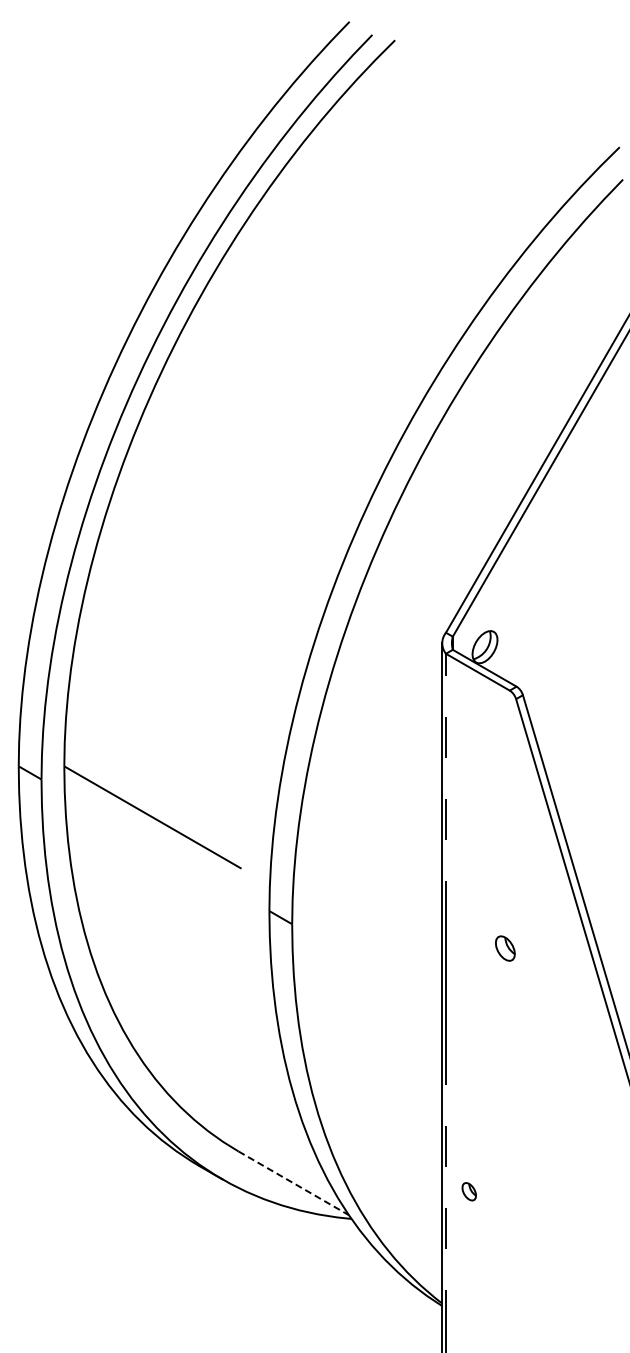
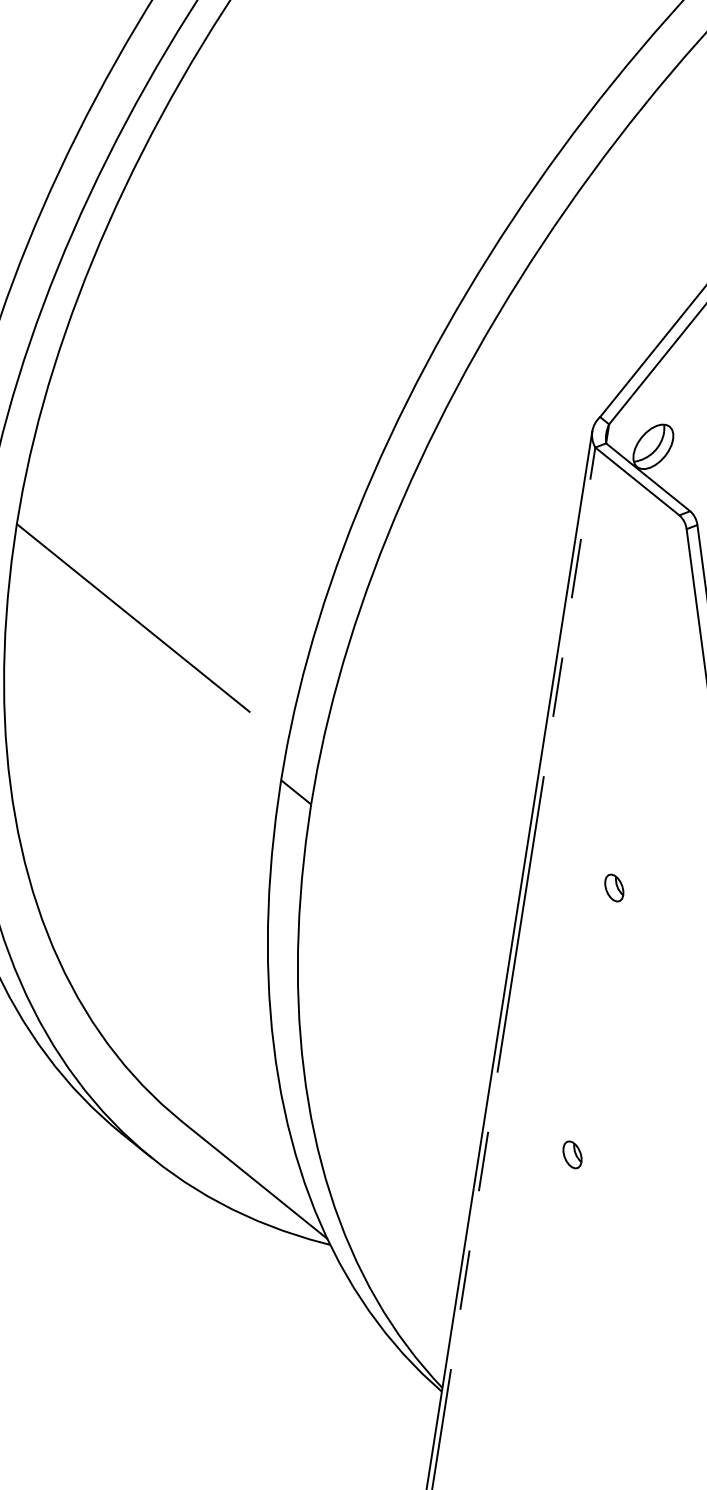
part: (504, 948) -> (613, 887), size x0.71
line: (293, 1183) -> (254, 1180), dashed -> solid
part: (468, 1191) -> (571, 1154), moved

